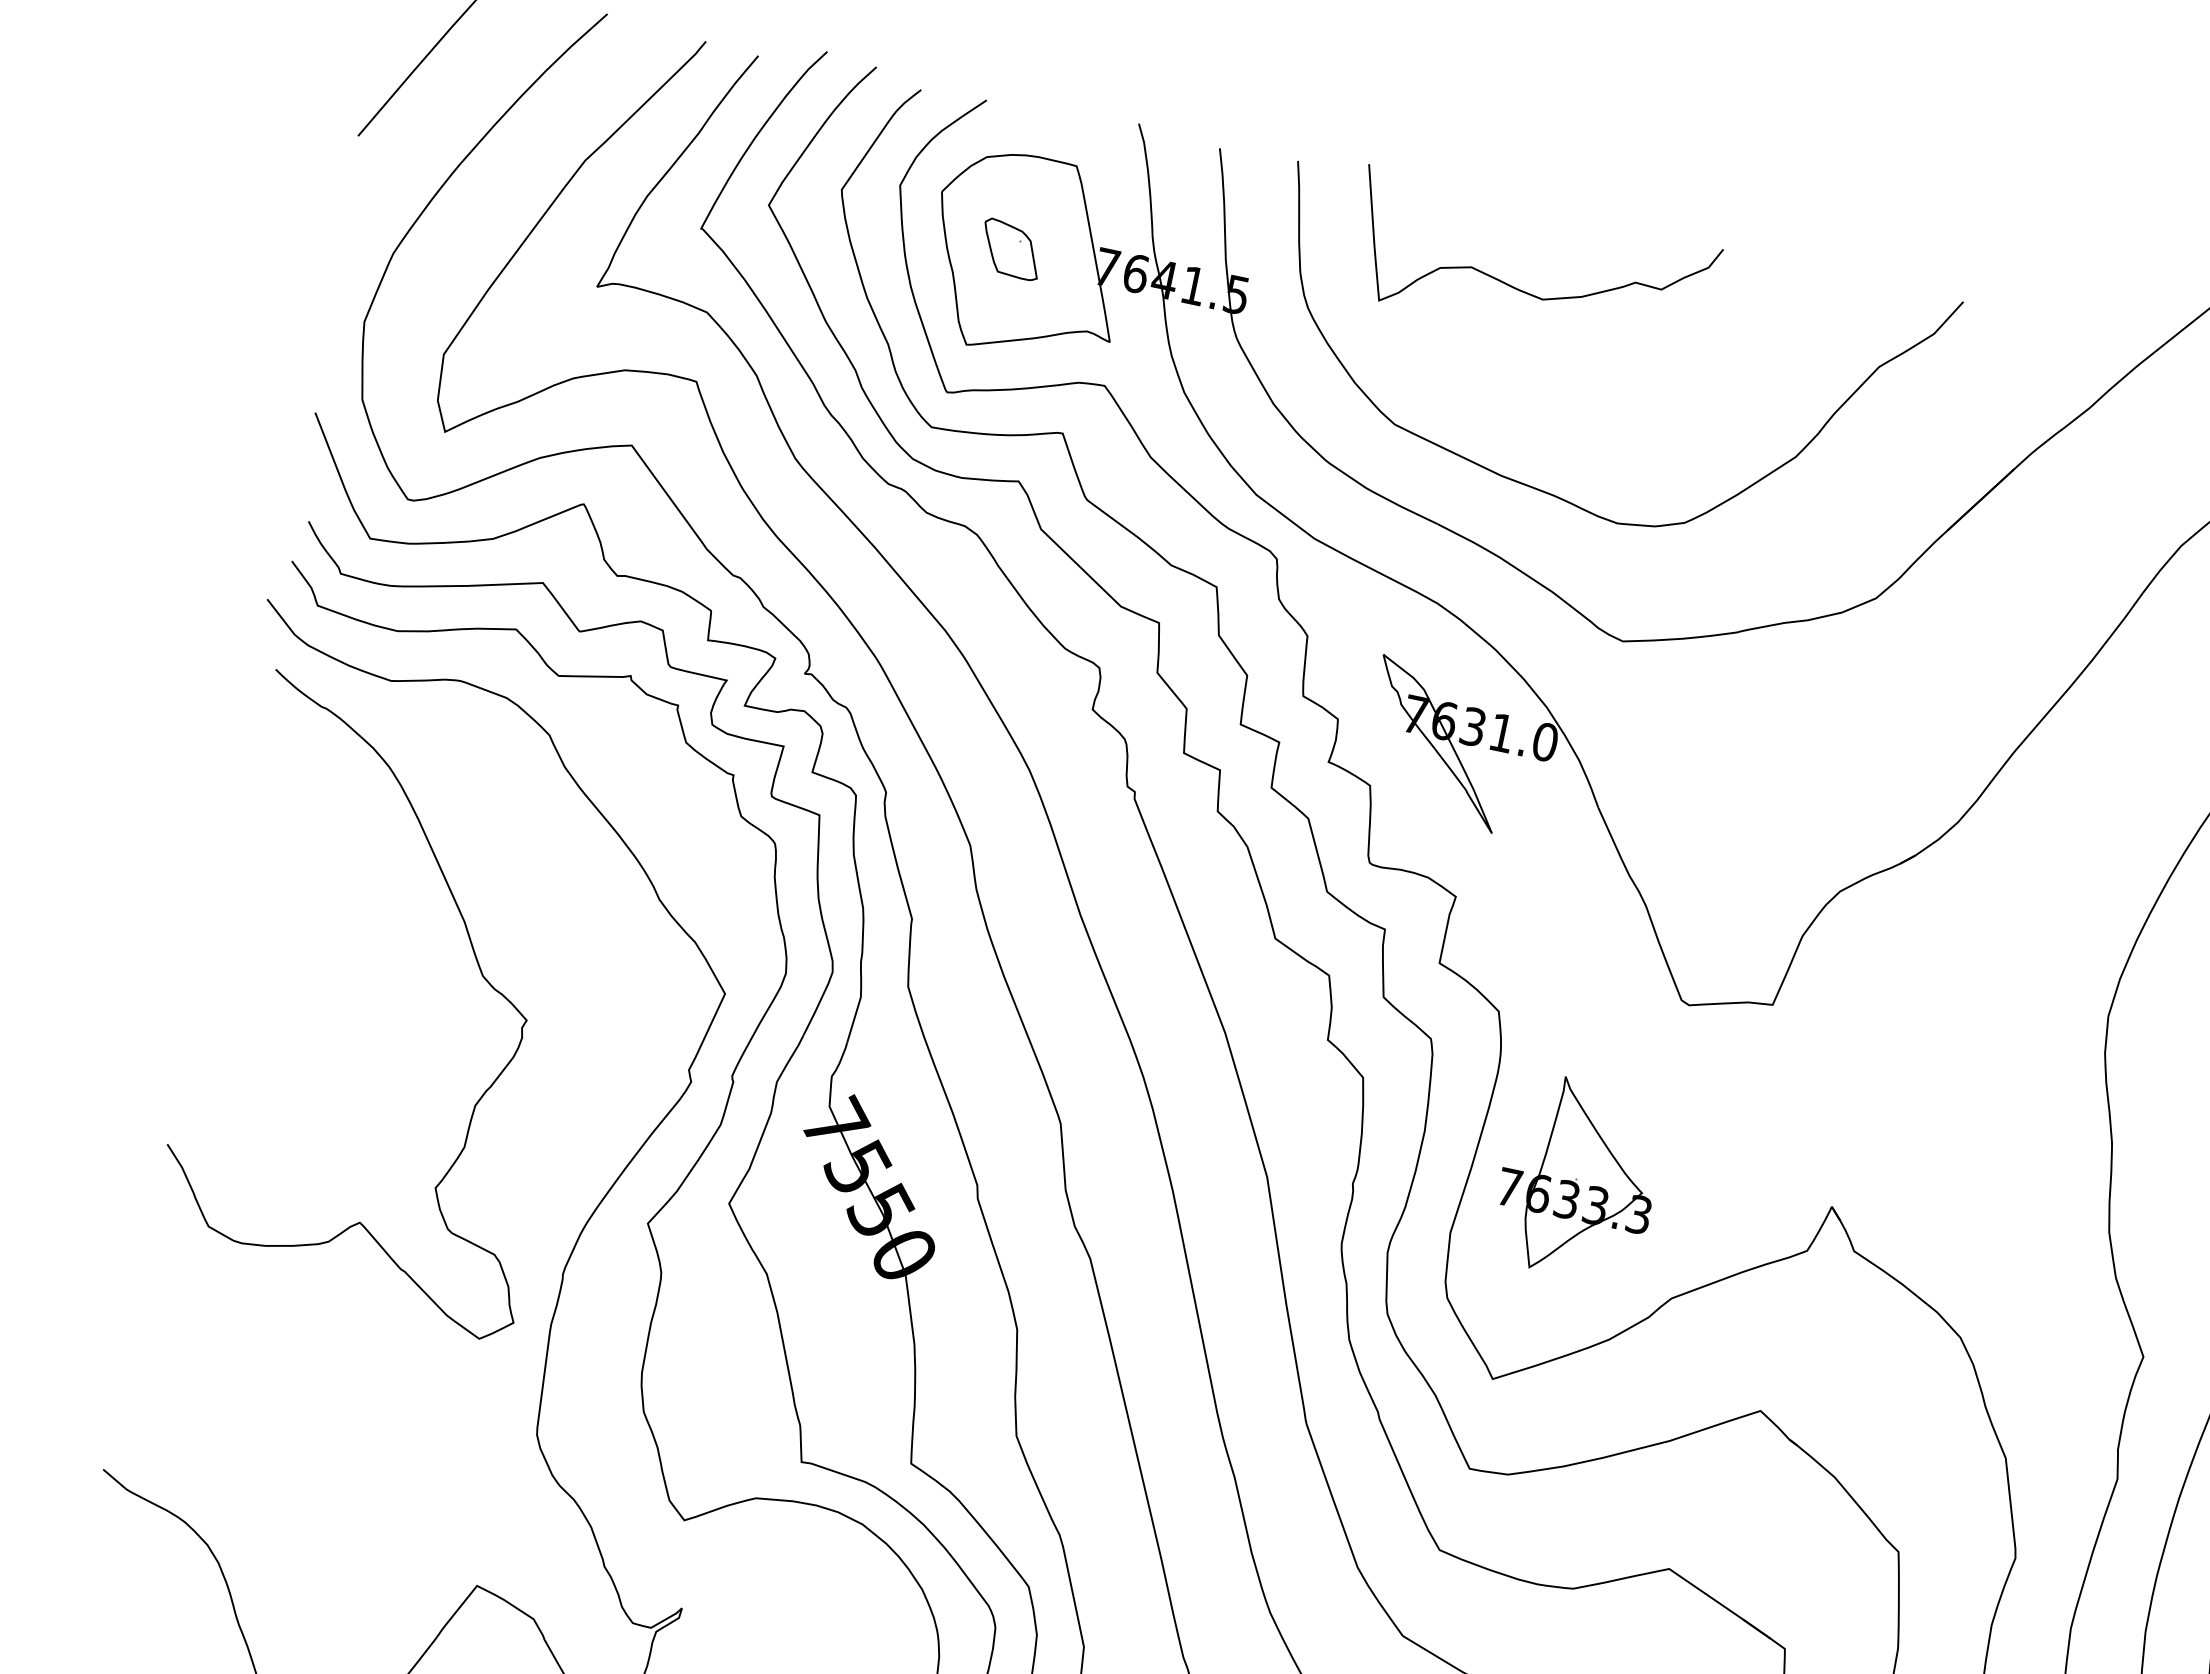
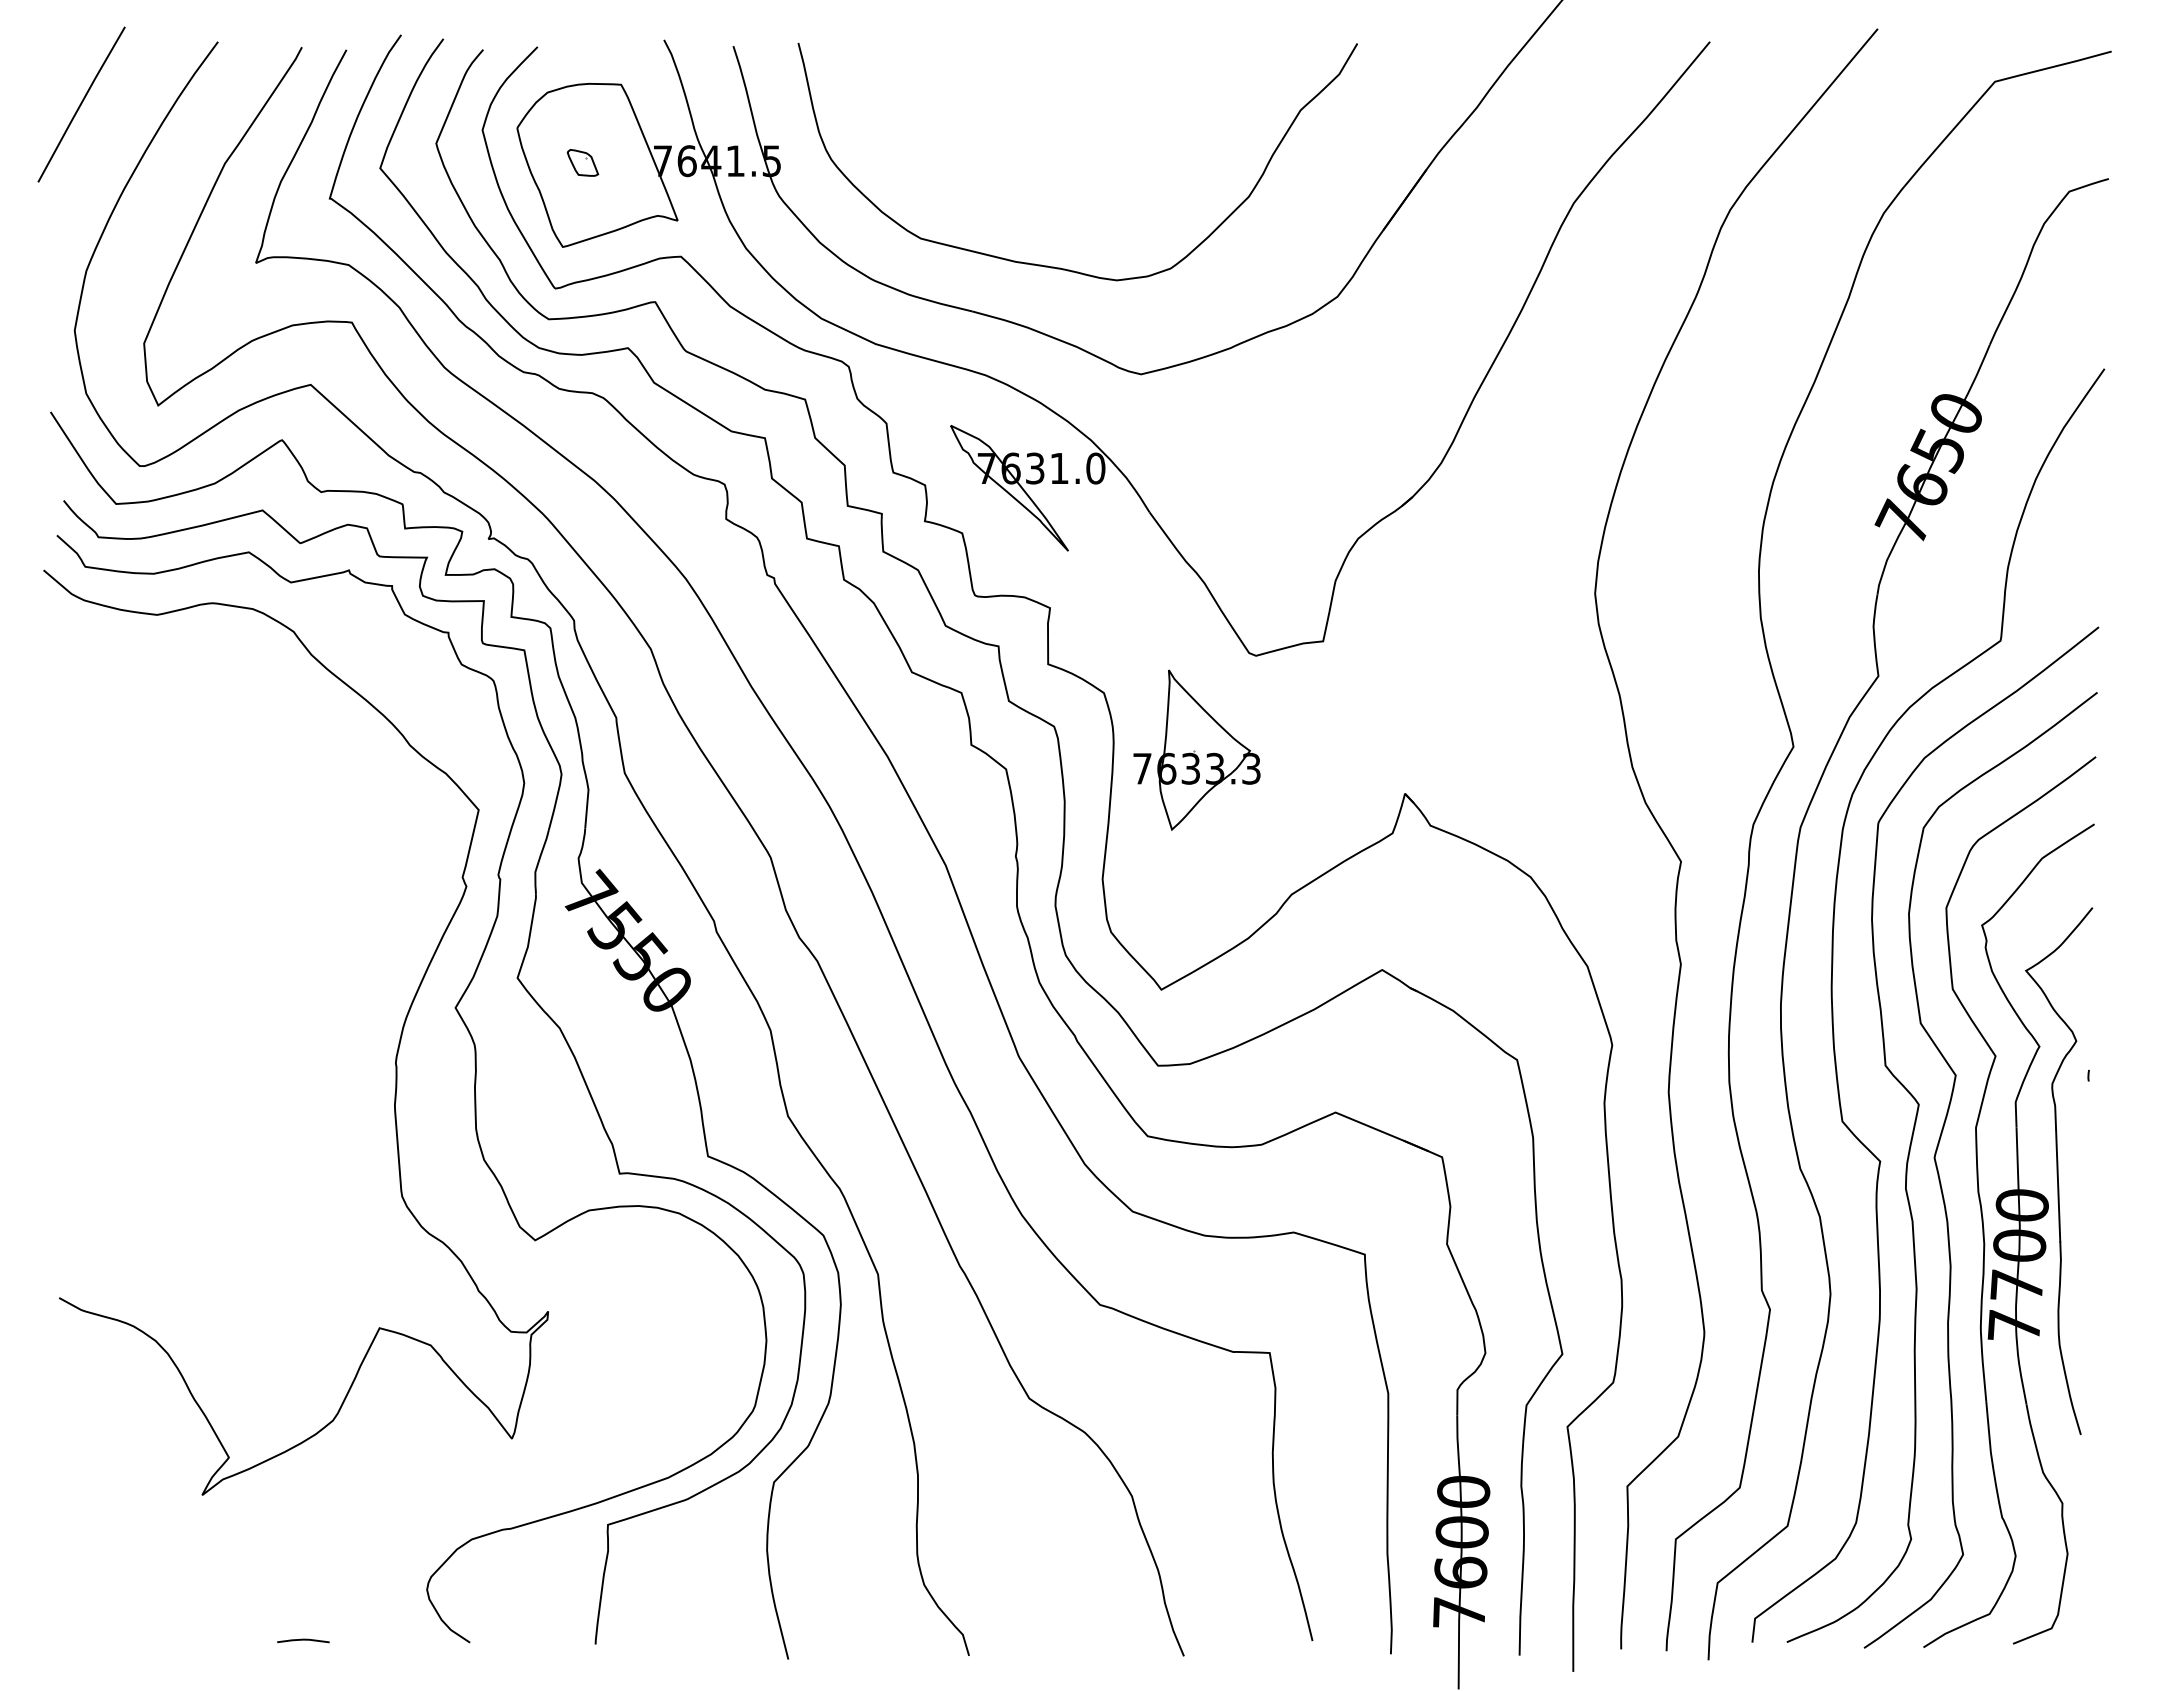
part: (1011, 249) -> (582, 162), size x0.6
curve: (1522, 289) -> (1000, 108), removed
curve: (479, 971) -> (277, 833), removed
part: (1578, 1178) -> (1196, 749), moved

